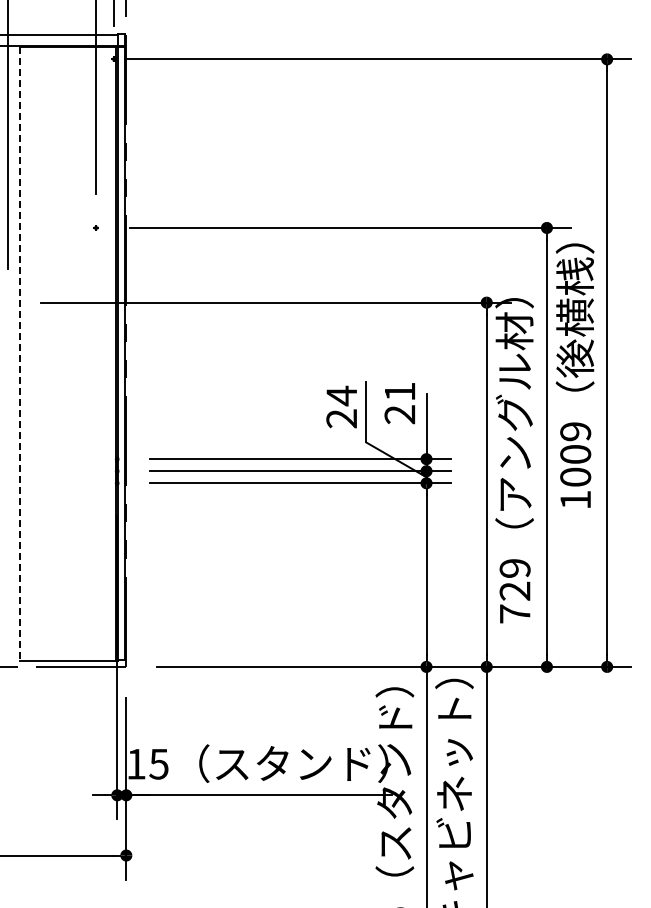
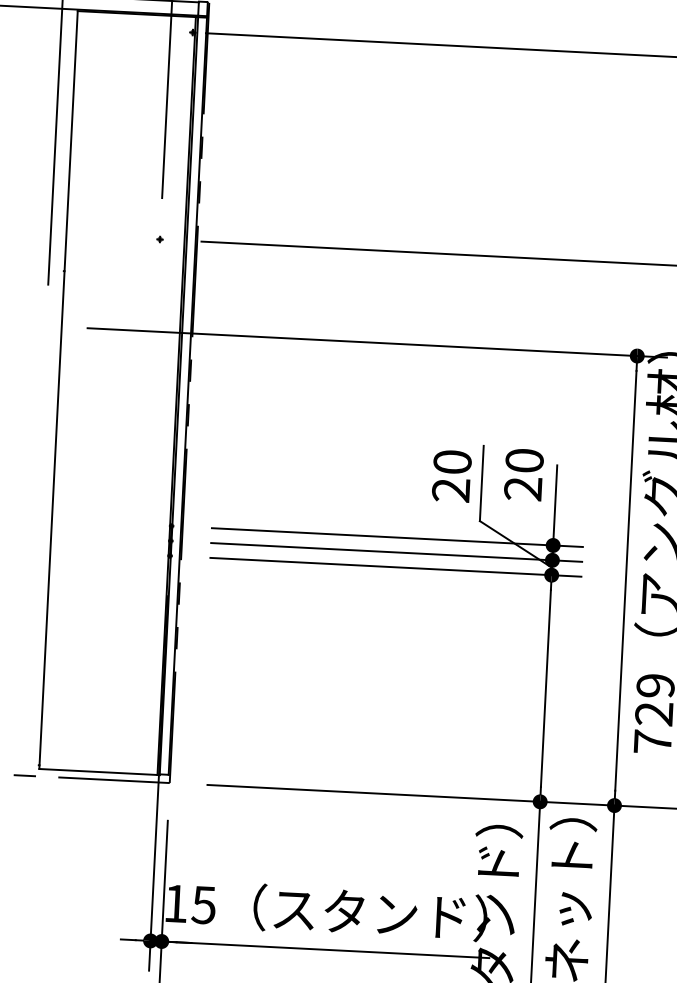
line: (20, 354) -> (58, 390), dashed -> solid
text: (399, 391) -> (524, 460), 21 -> 20
text: (341, 395) -> (452, 461), 24 -> 20

